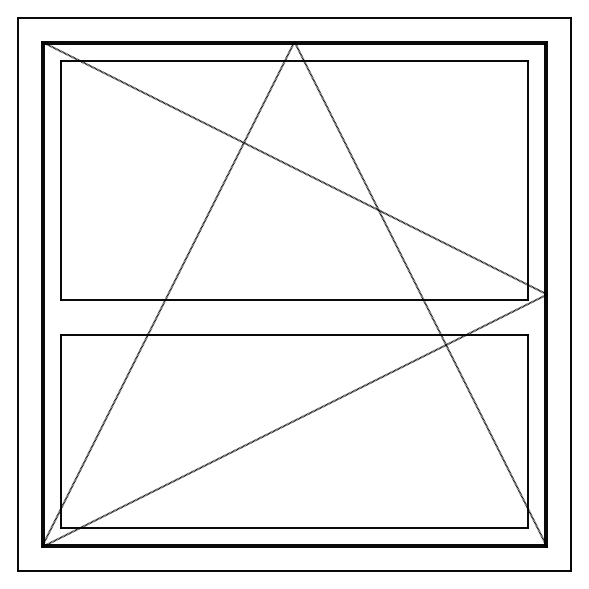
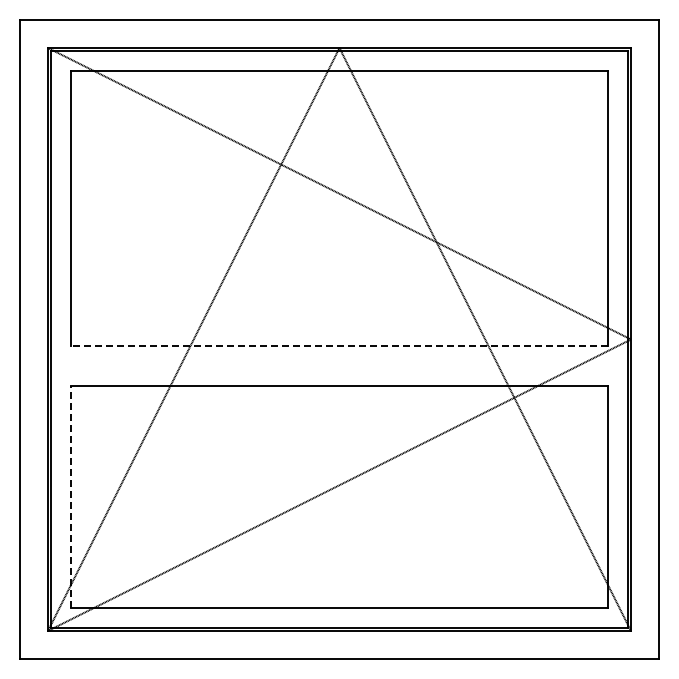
line: (294, 300) -> (339, 346), solid -> dashed
line: (61, 430) -> (70, 496), solid -> dashed

